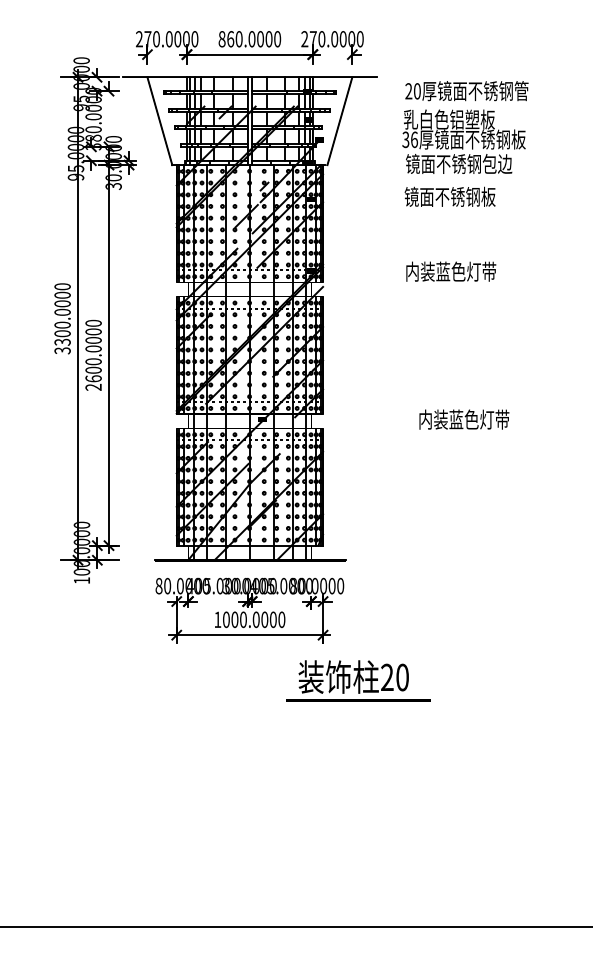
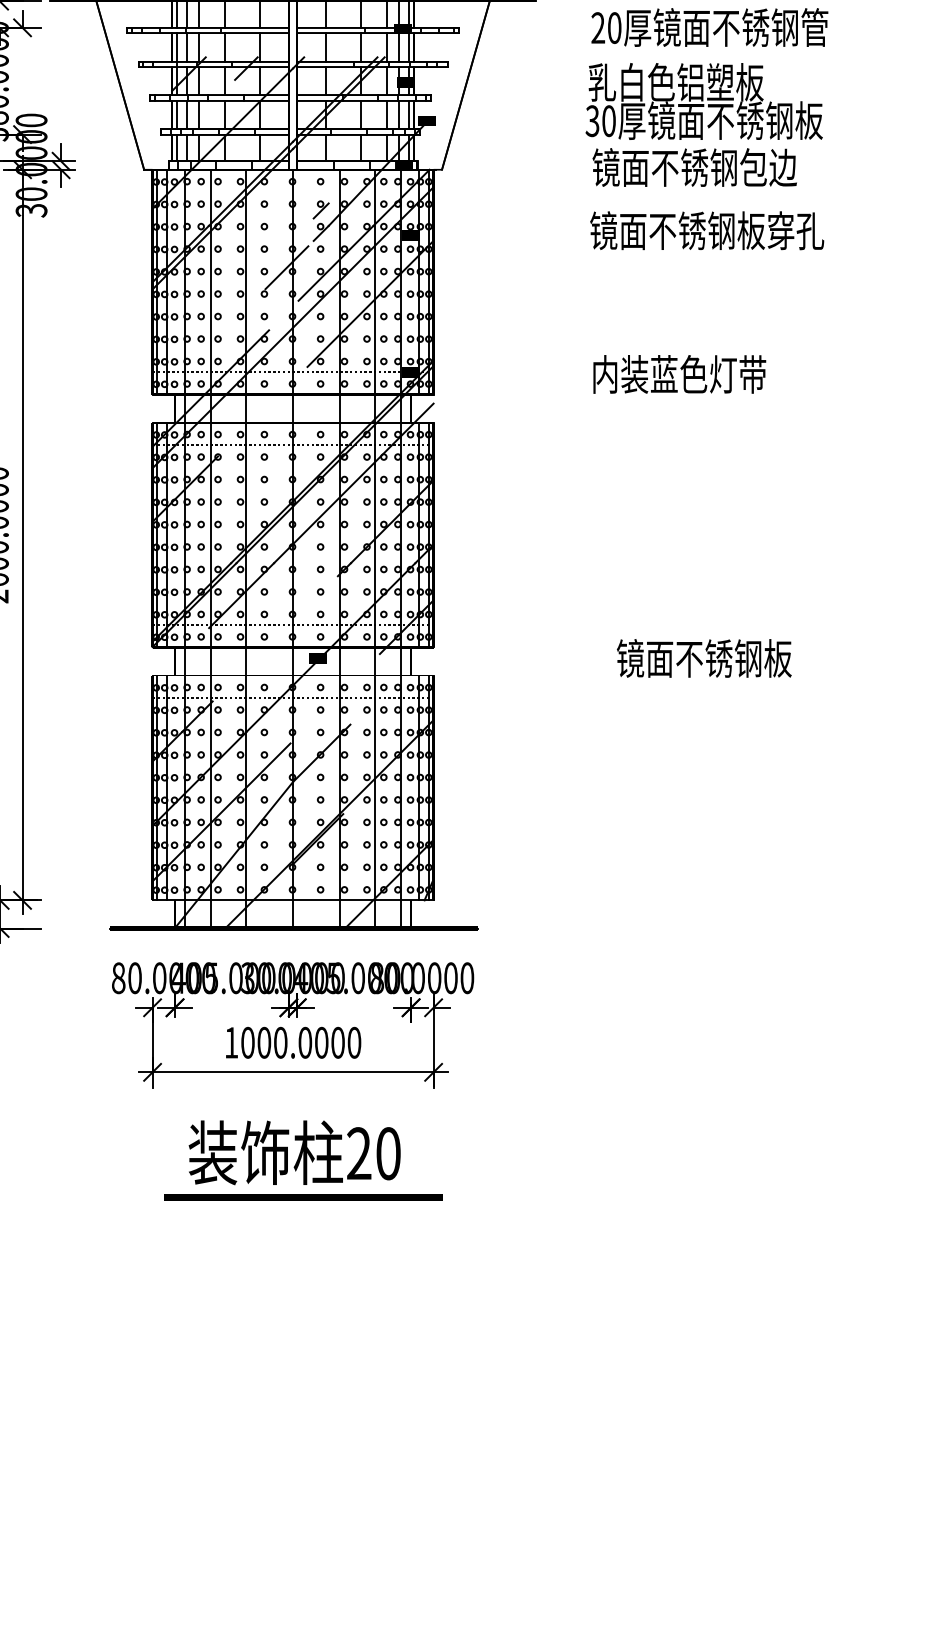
text: (414, 139) -> (609, 120), 36 -> 30
text: (511, 196) -> (795, 229), 镜面不锈钢板 -> 镜面不锈钢板穿孔
text: (463, 419) -> (703, 658), 内装蓝色灯带 -> 镜面不锈钢板
text: (358, 680) -> (303, 1159), moved

